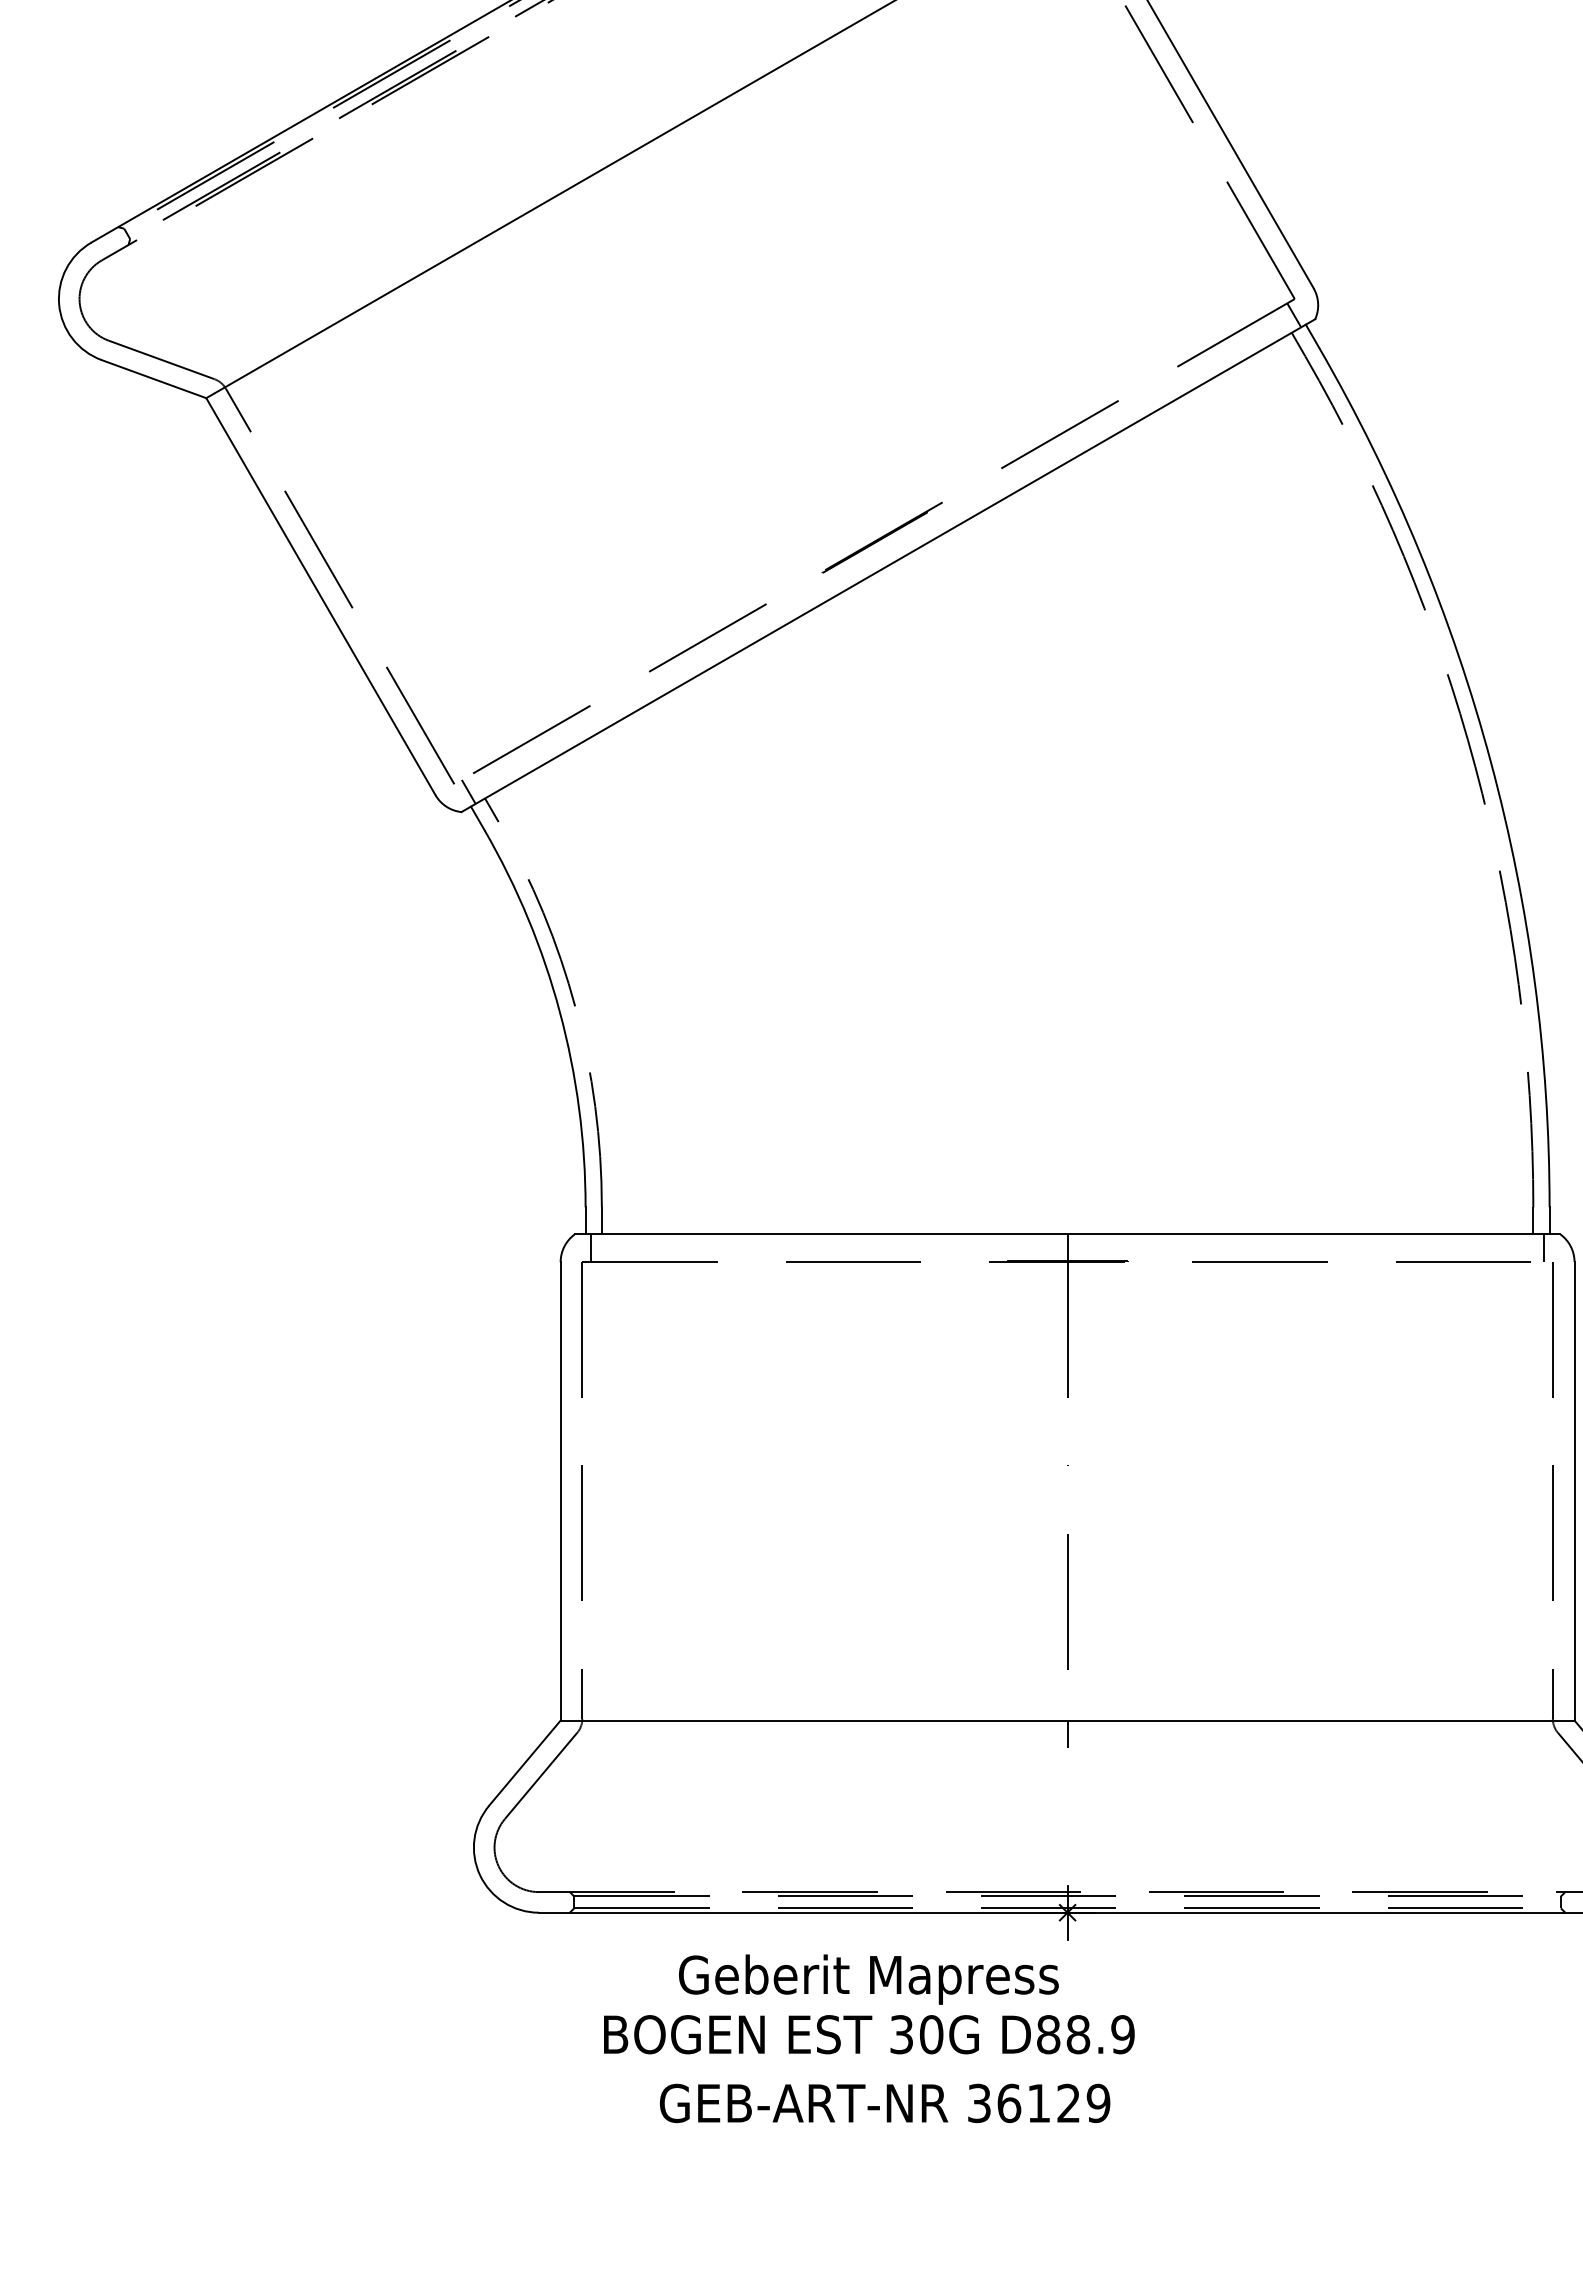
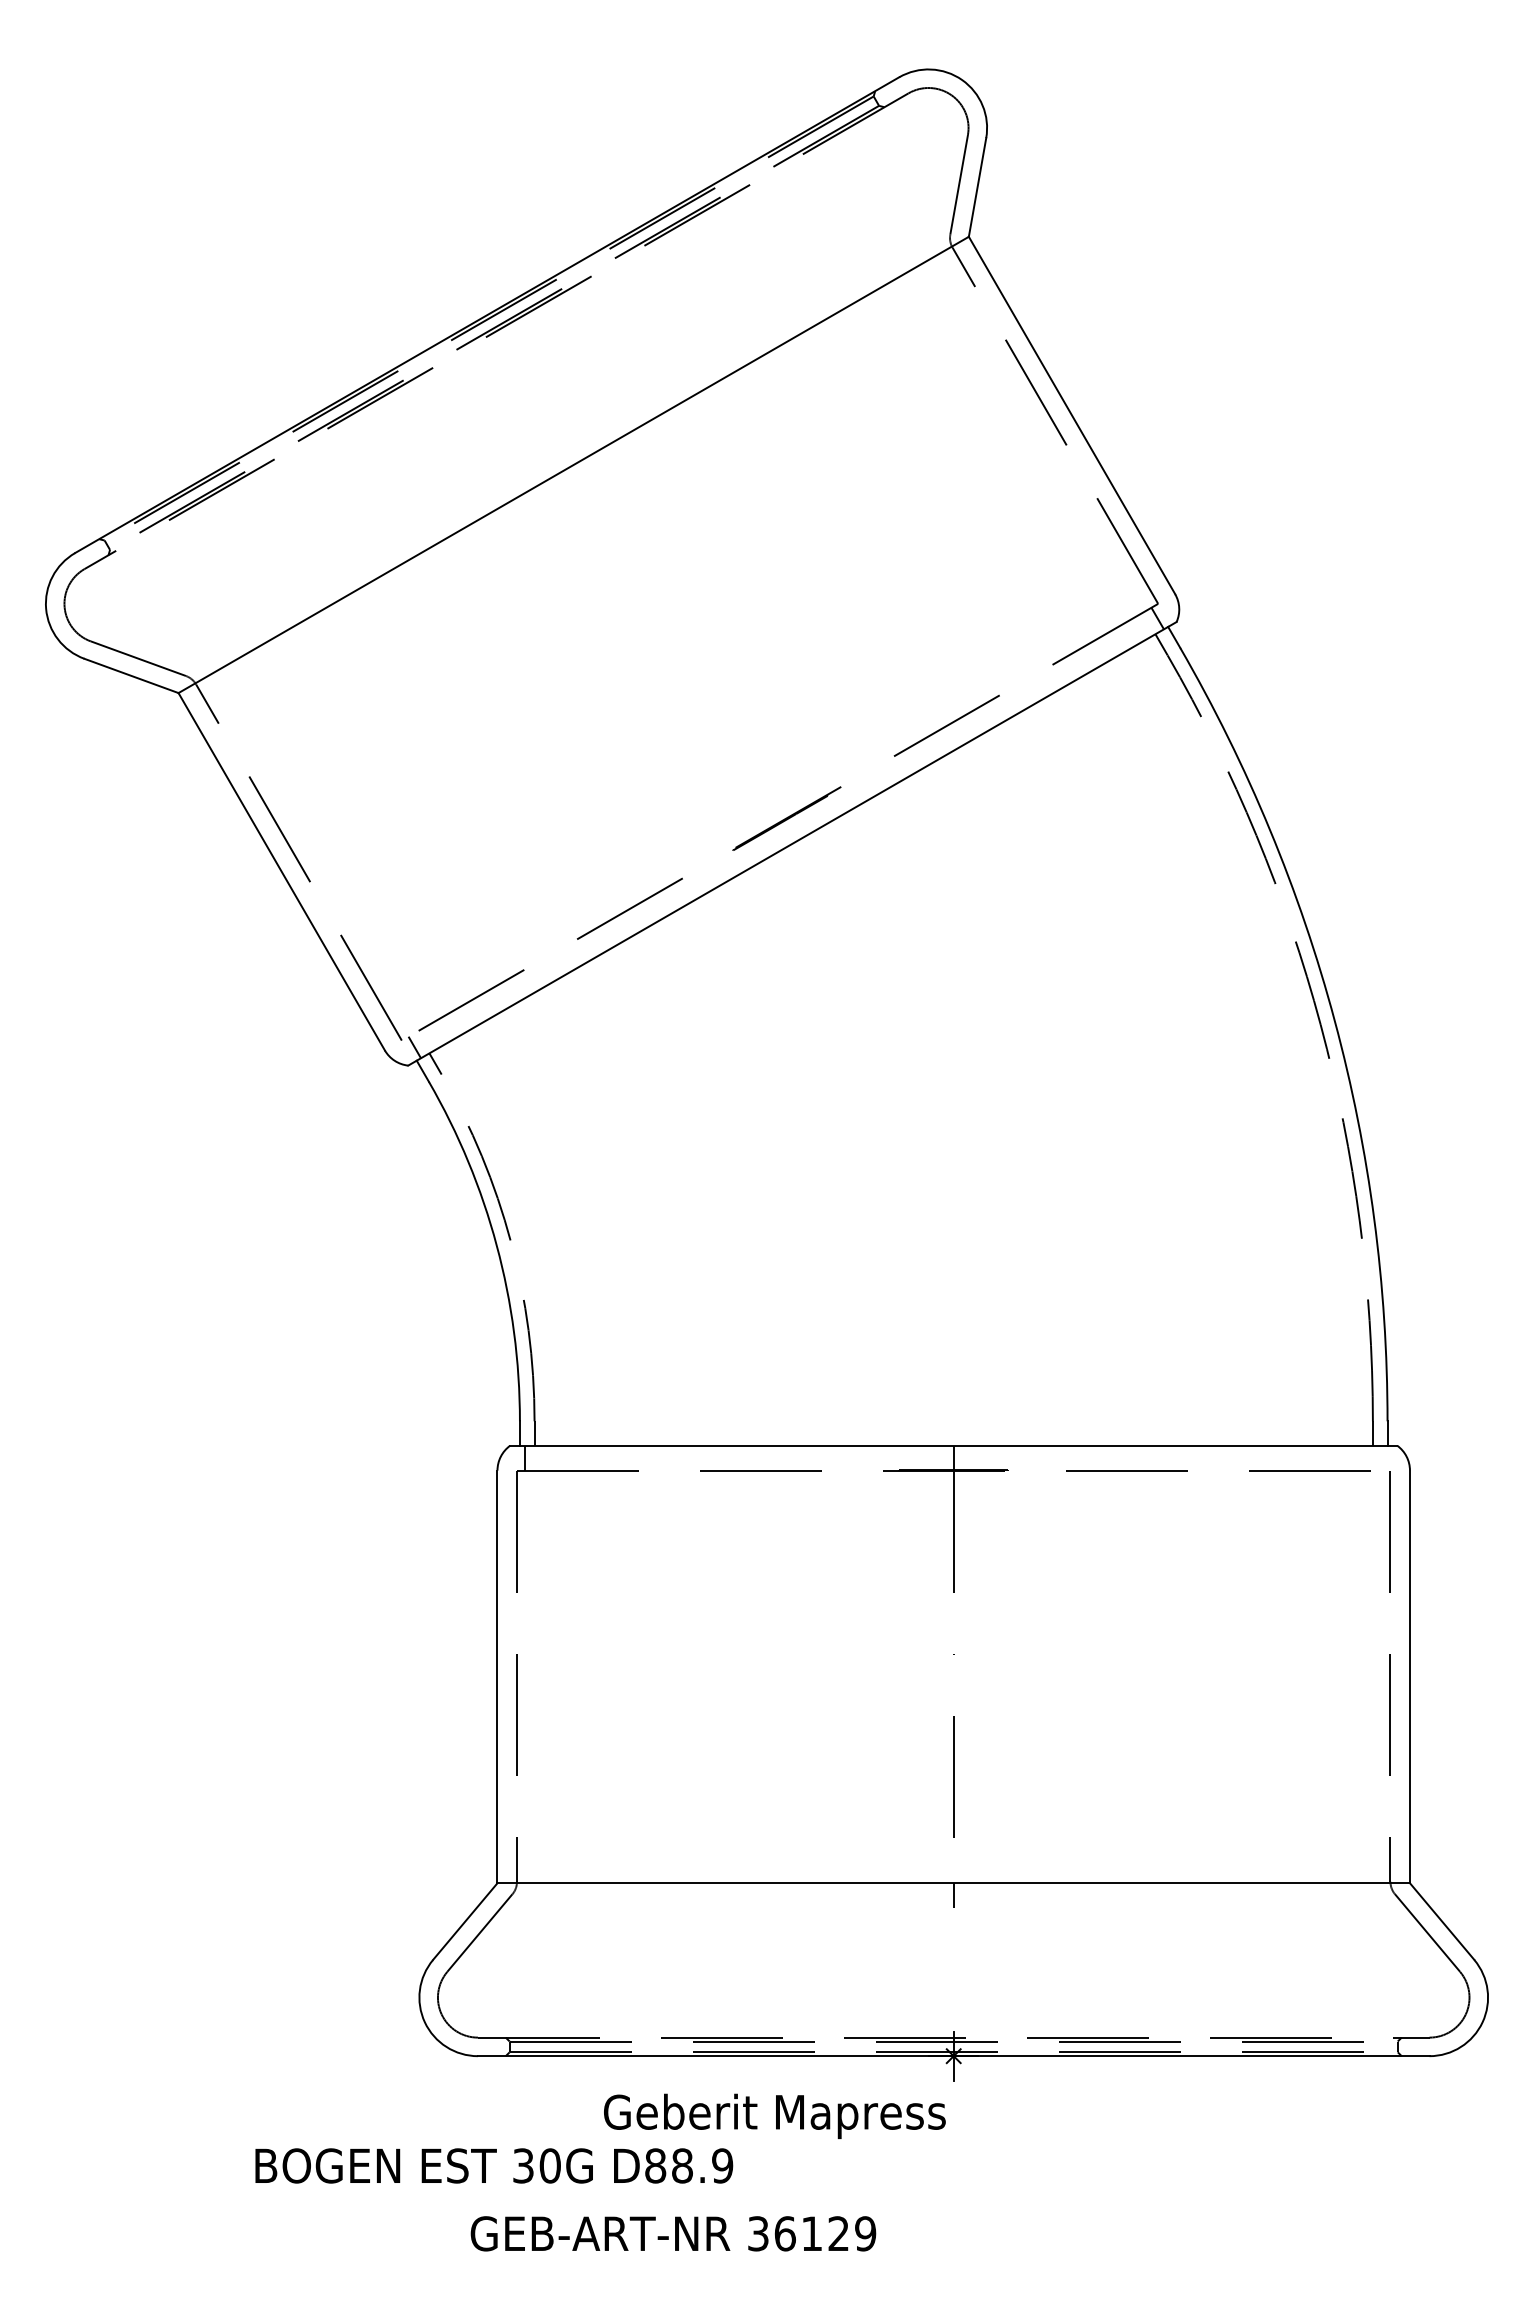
line: (1544, 1247) -> (1382, 1457), removed
text: (869, 2034) -> (494, 2165), moved
text: (885, 2103) -> (673, 2233), moved

